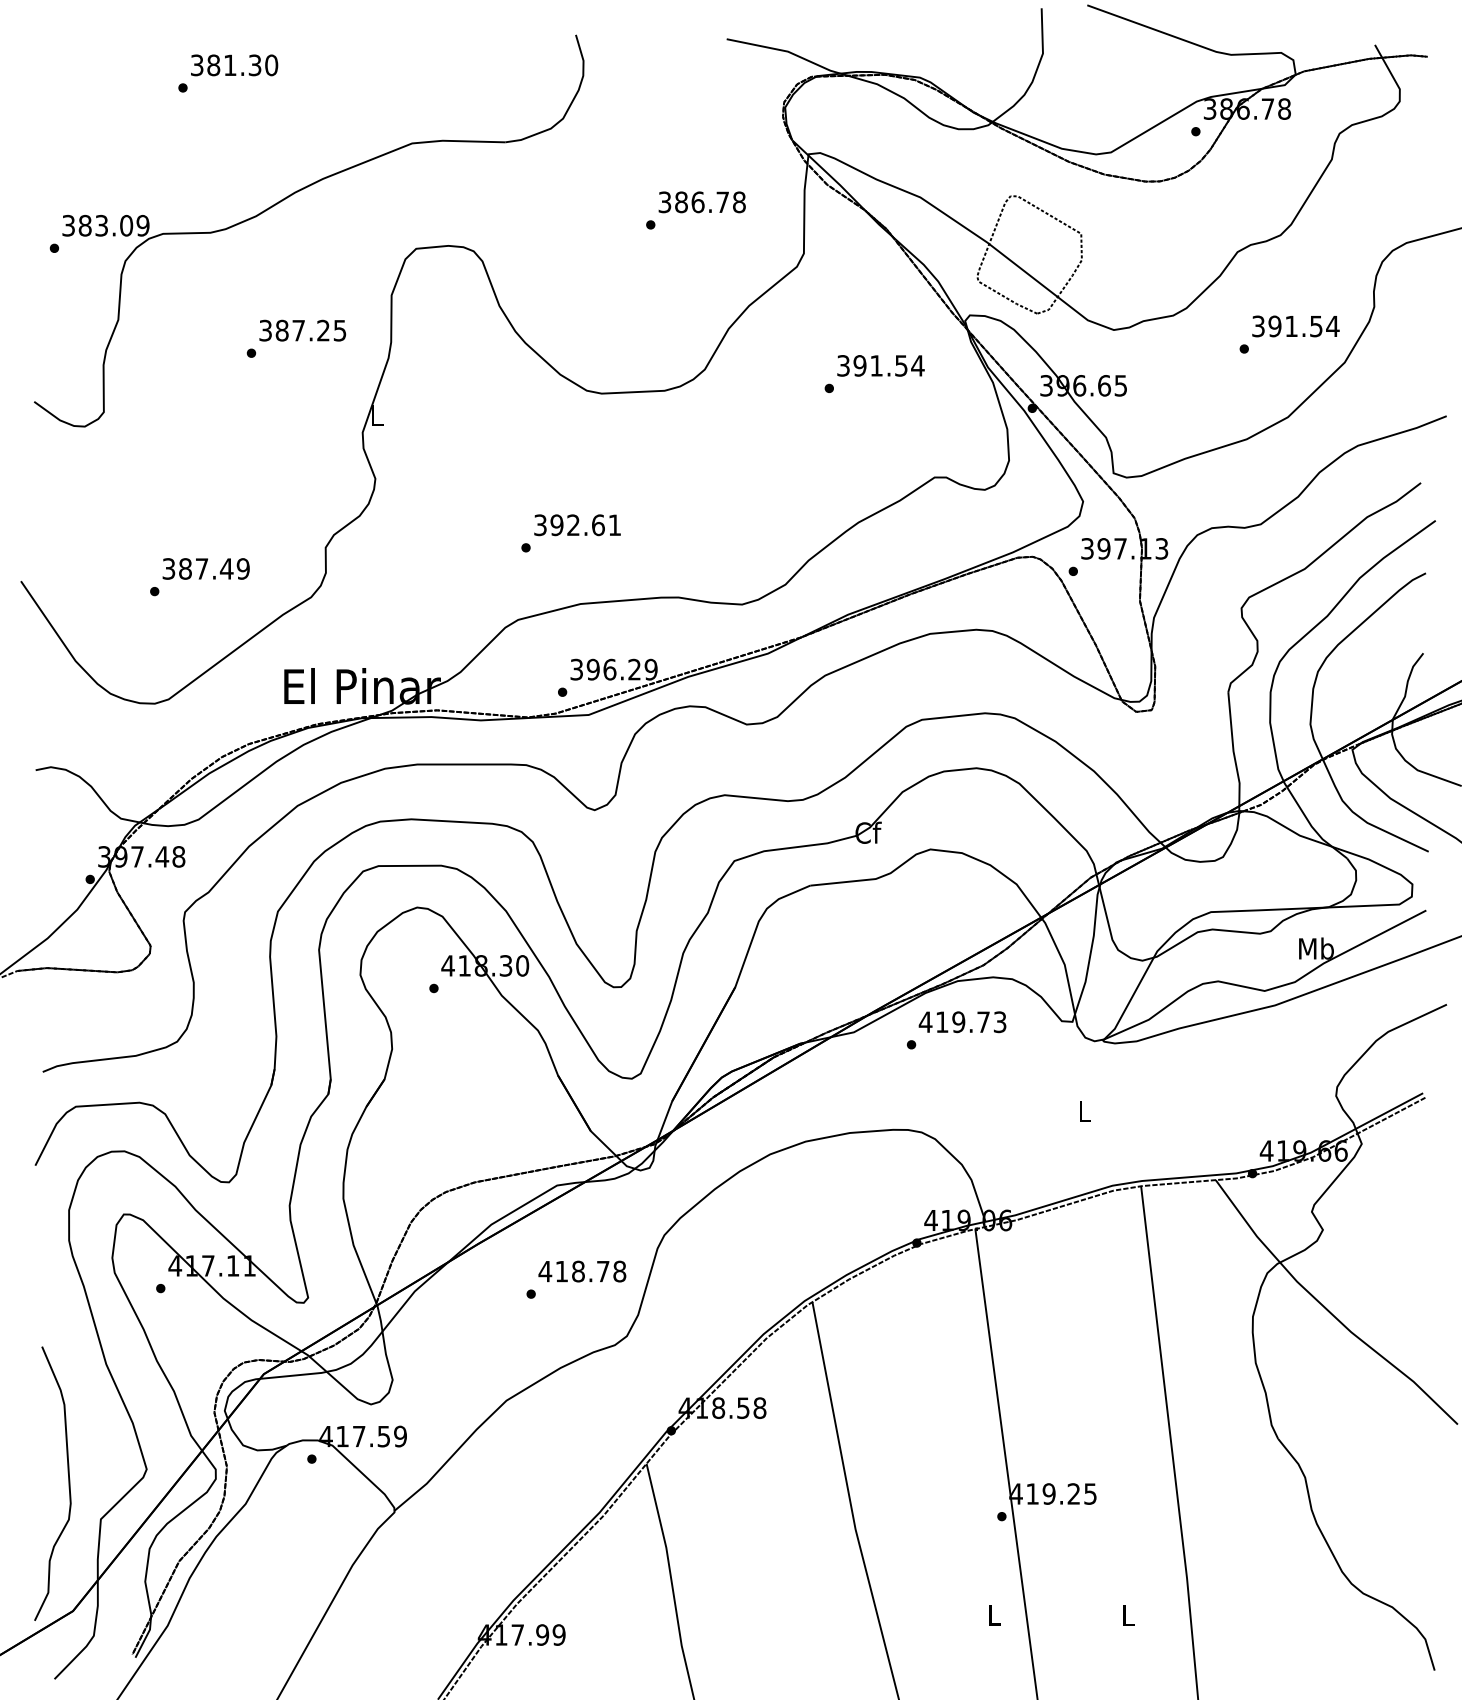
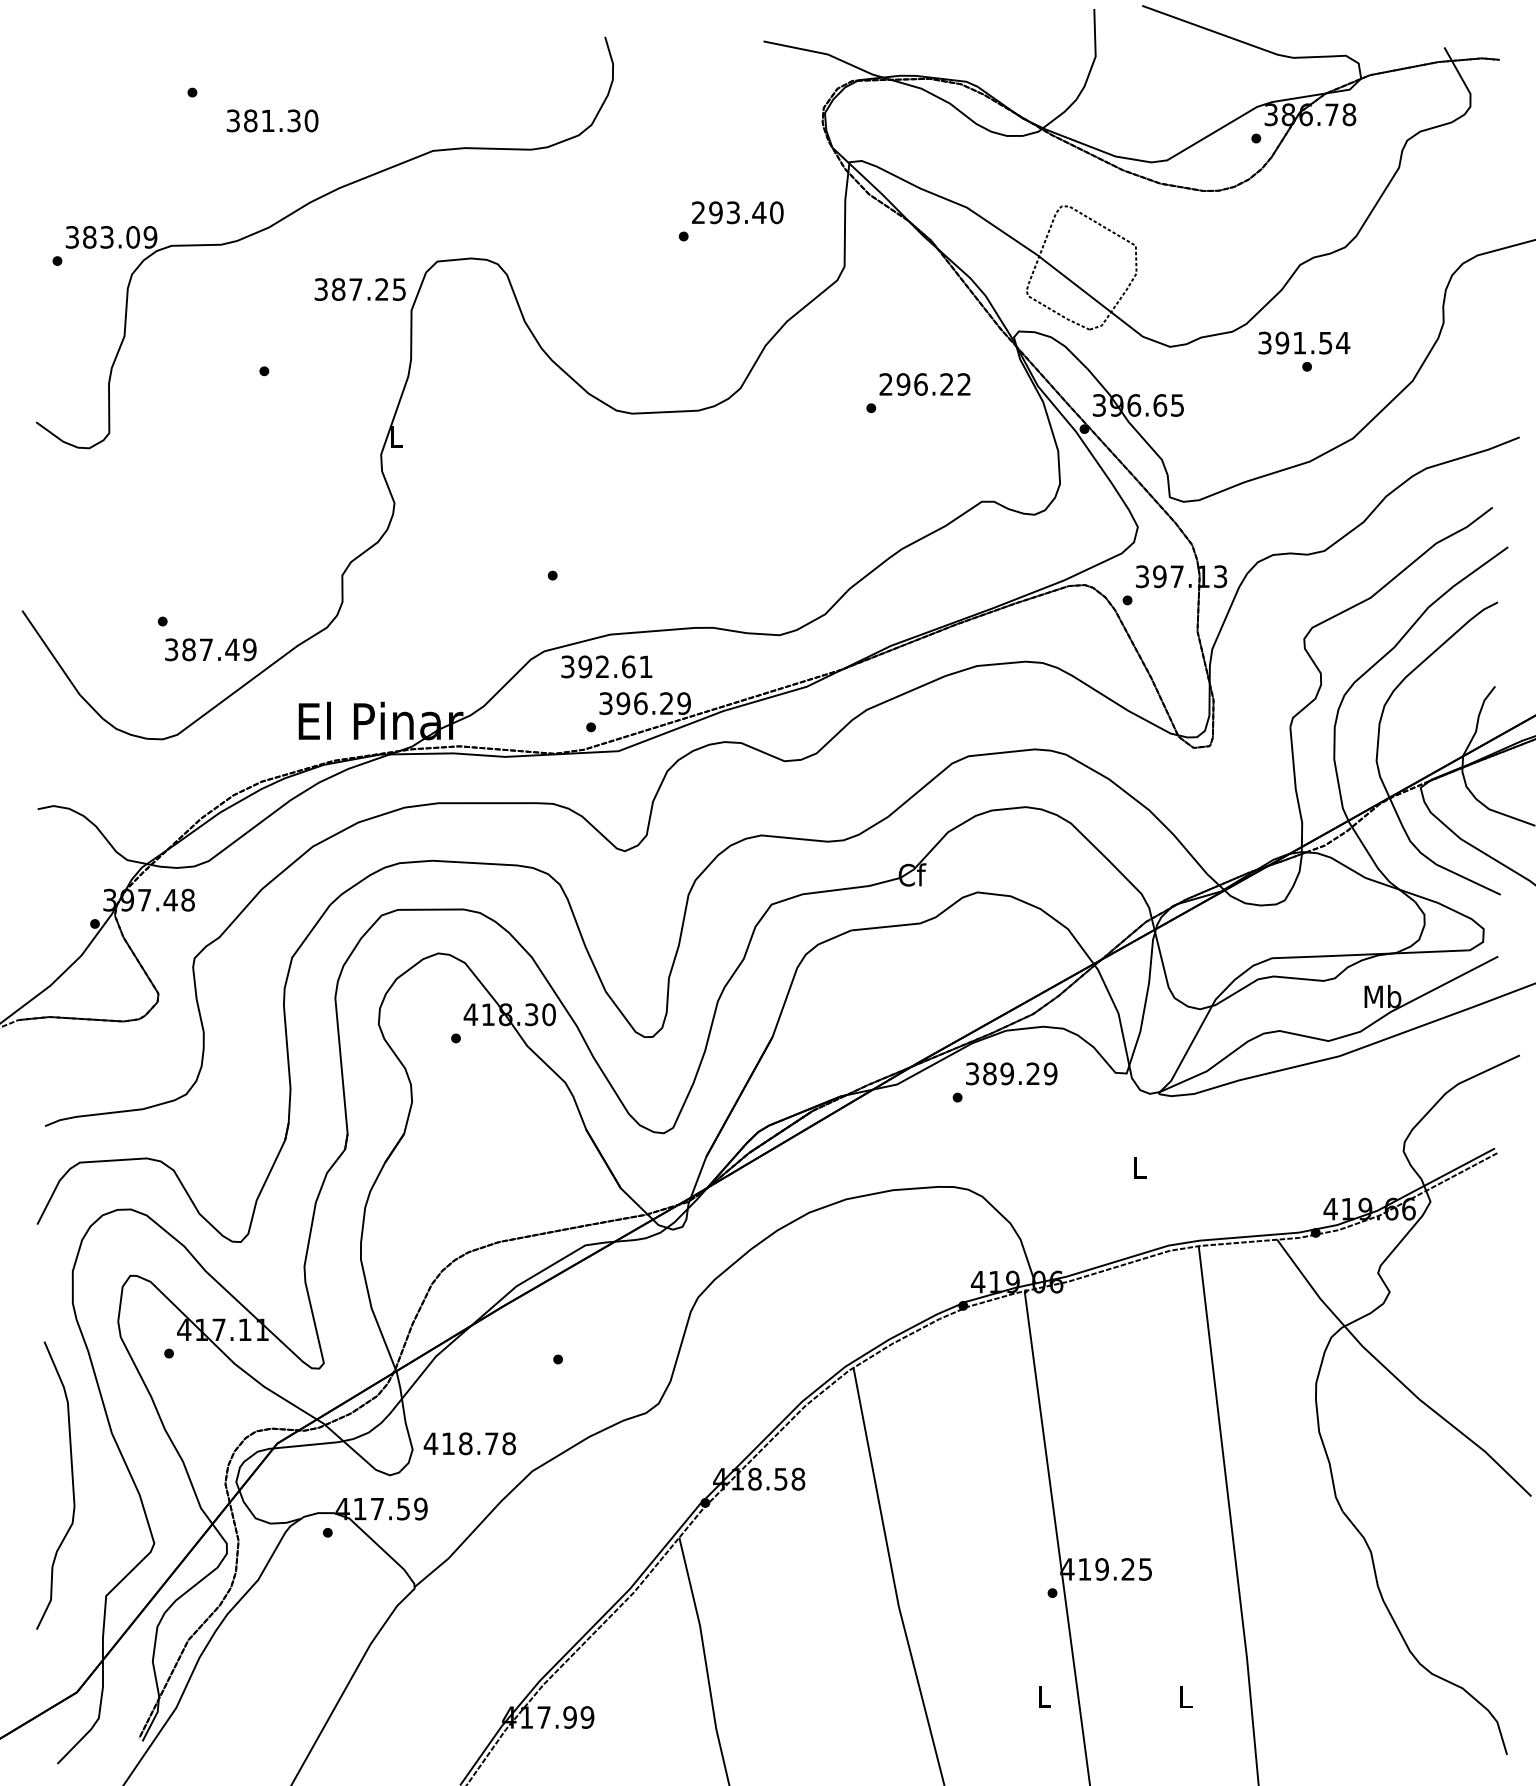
text: (234, 64) -> (272, 120), moved
text: (701, 202) -> (737, 212), 386.78 -> 293.40
text: (1296, 325) -> (1304, 342), moved
text: (302, 330) -> (359, 289), moved
text: (880, 365) -> (925, 384), 391.54 -> 296.22
text: (577, 524) -> (606, 666), moved
text: (205, 568) -> (210, 649), moved
text: (962, 1021) -> (1011, 1073), 419.73 -> 389.29
text: (581, 1271) -> (469, 1443), moved
curve: (68, 1483) -> (72, 1485), moved

